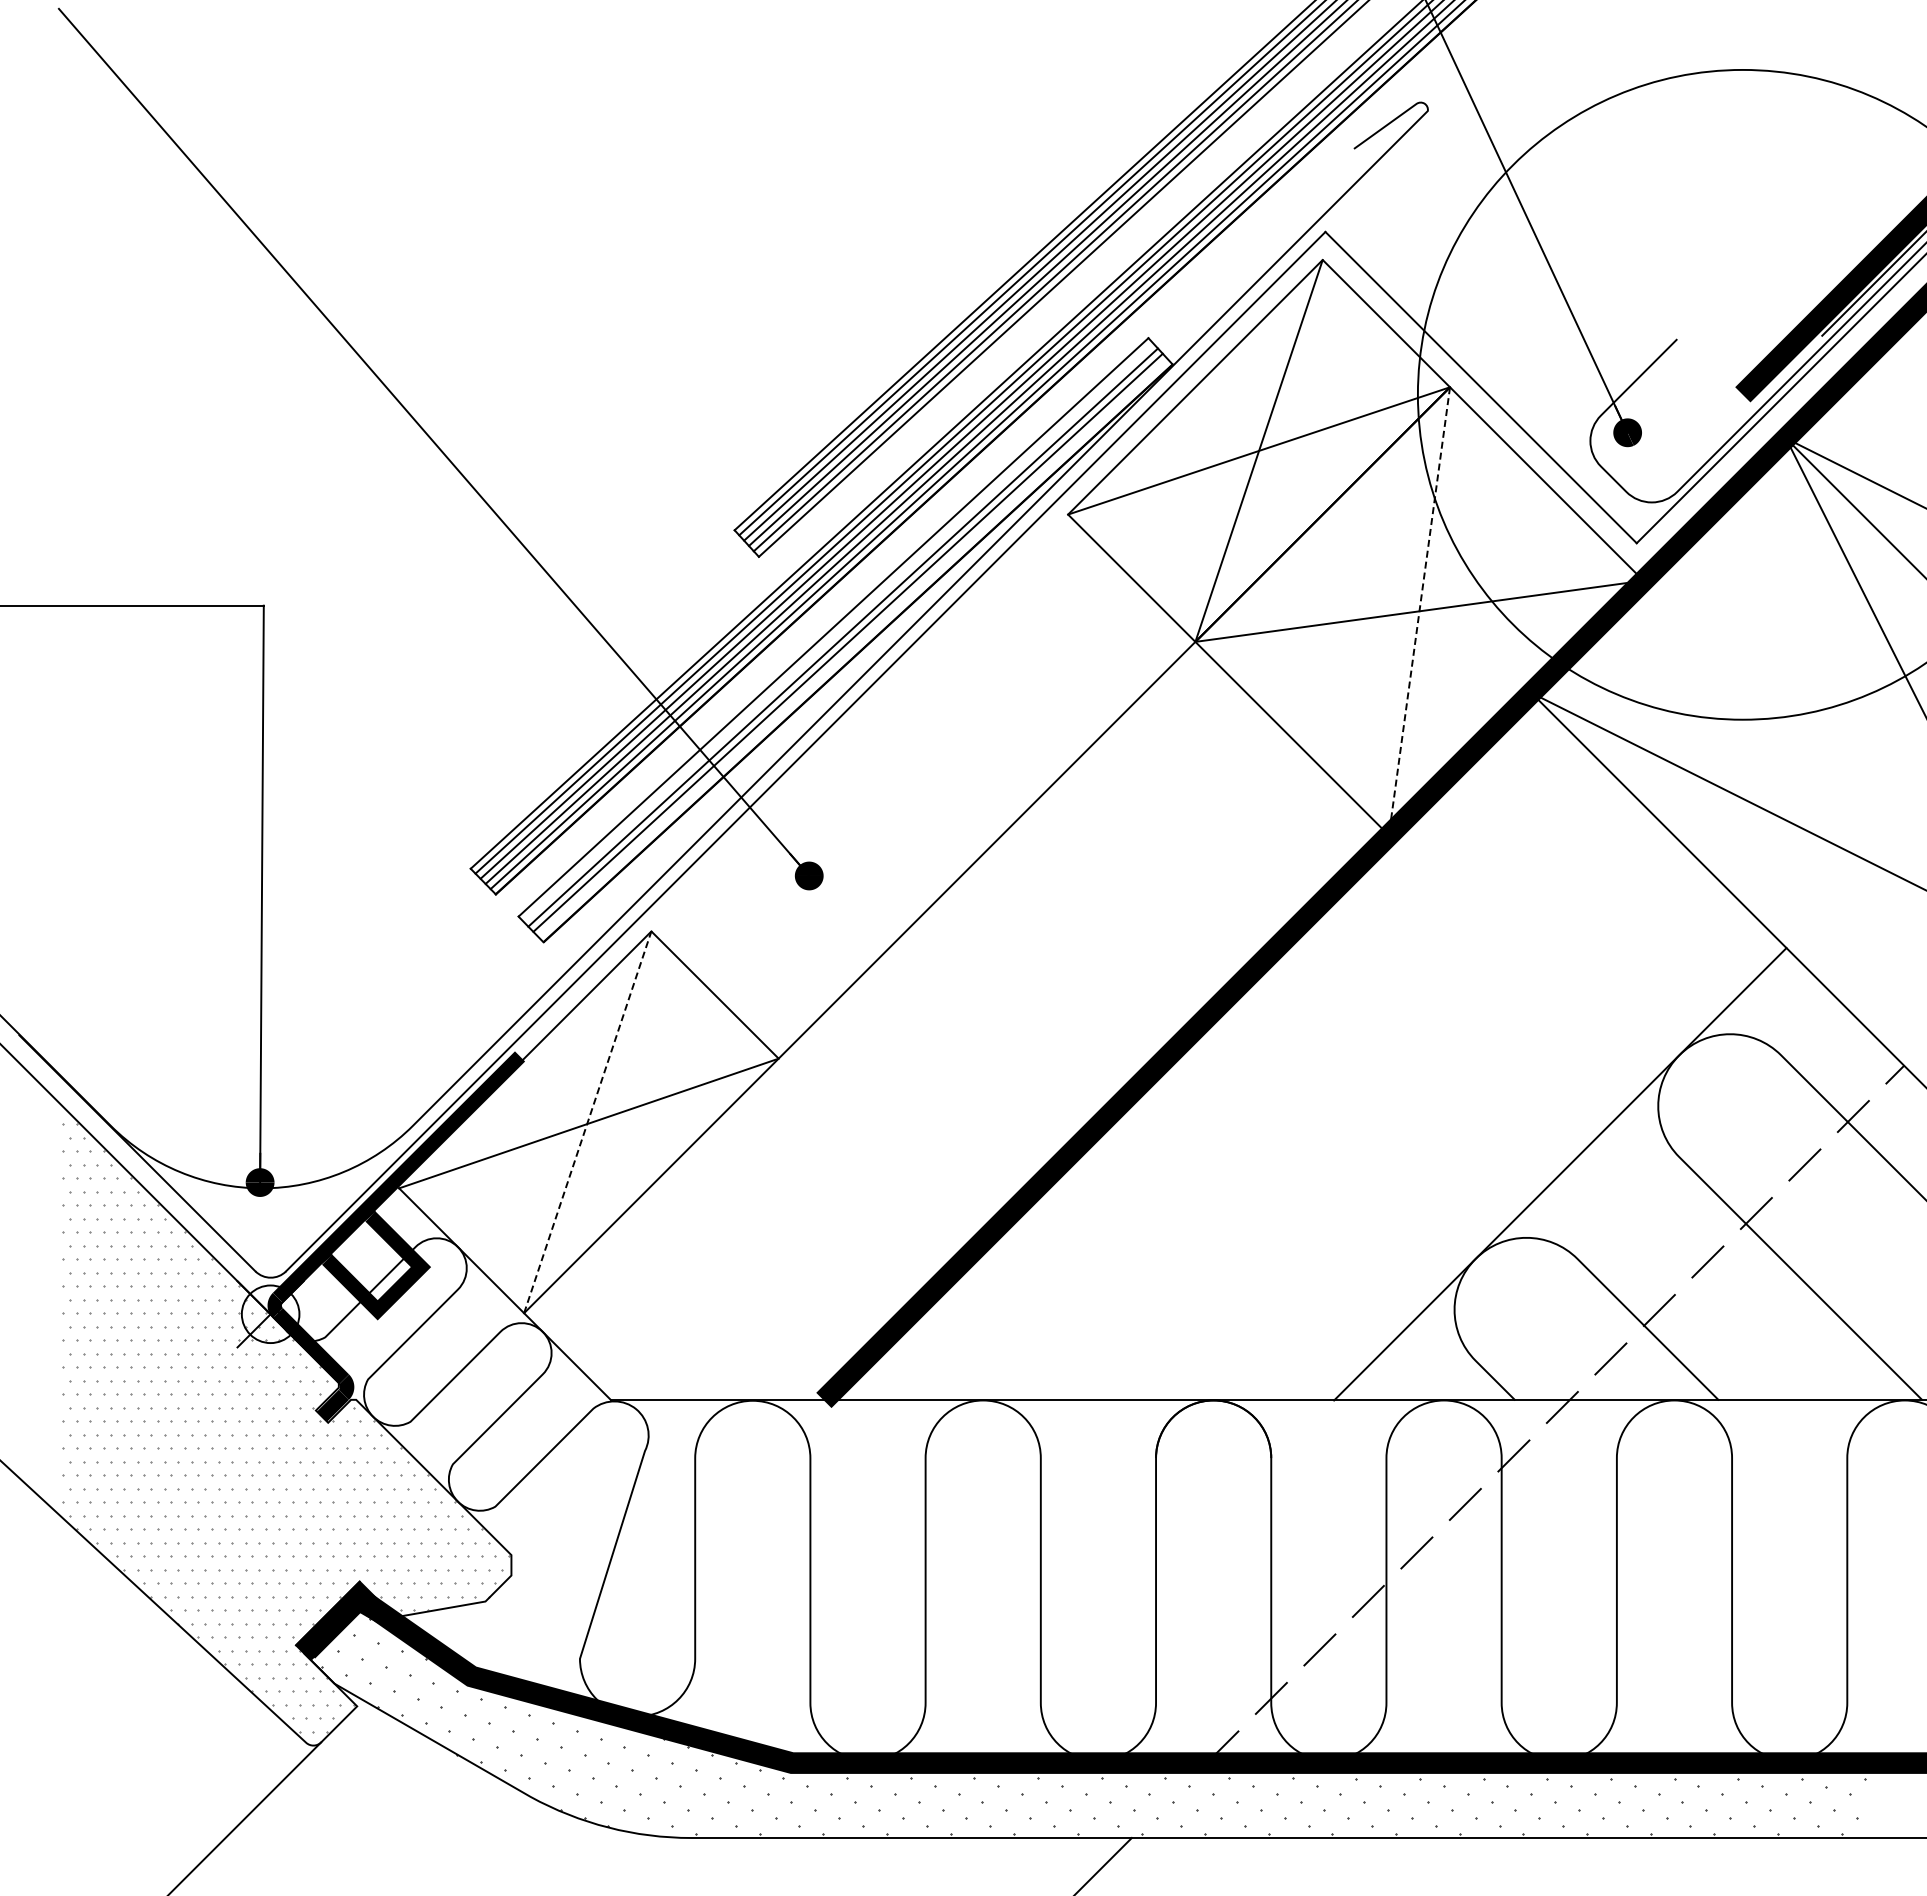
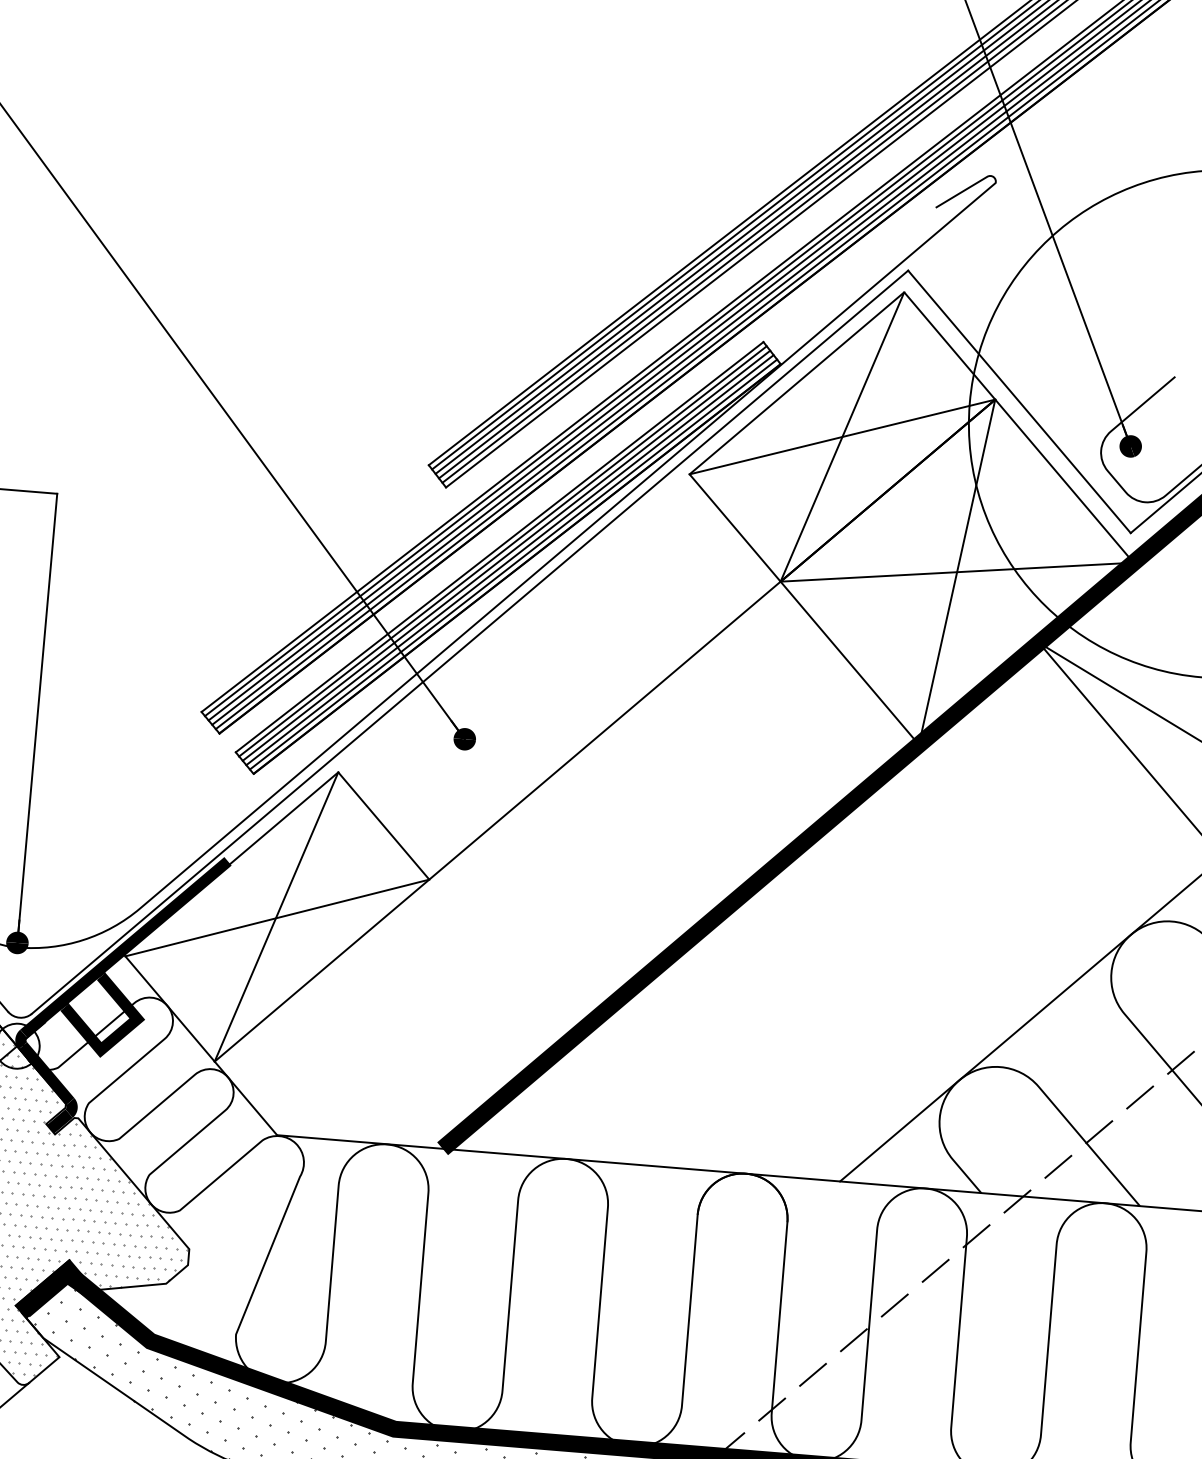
line: (1419, 611) -> (957, 572), dashed -> solid
line: (838, 632) -> (503, 551), added
line: (852, 647) -> (513, 564), added
line: (587, 1121) -> (276, 916), dashed -> solid

